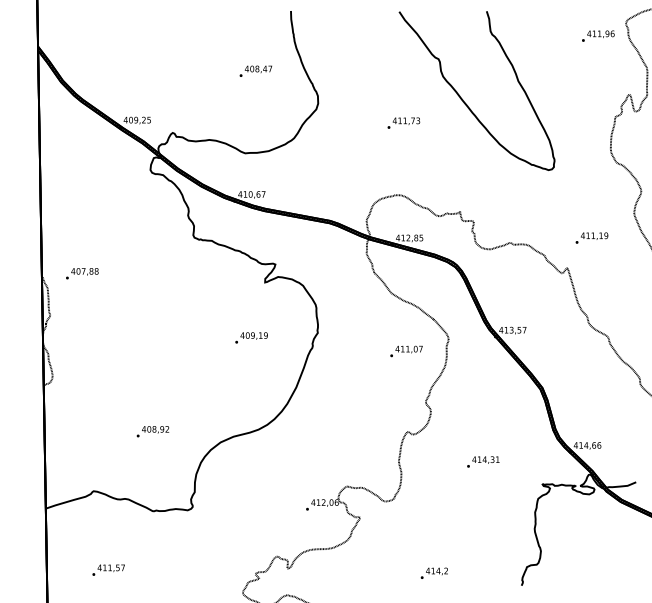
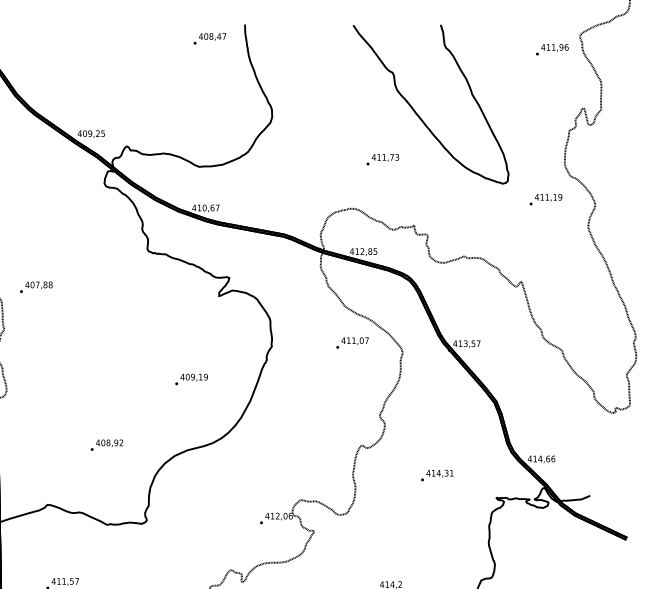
text: (255, 70) -> (209, 38), moved
text: (403, 122) -> (382, 159), moved
text: (591, 237) -> (545, 199), moved
text: (251, 337) -> (191, 379), moved
text: (406, 351) -> (352, 343), moved

